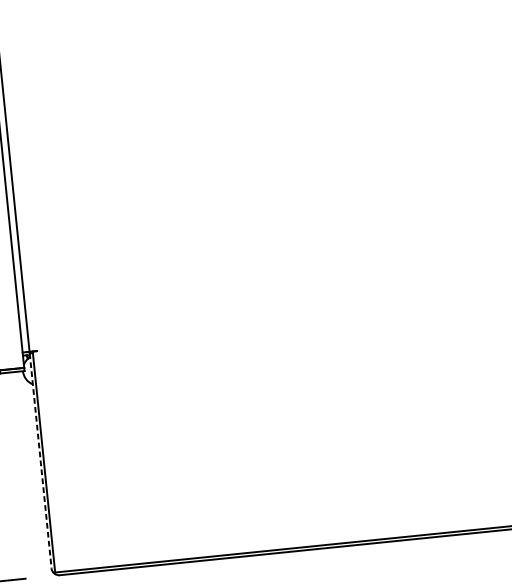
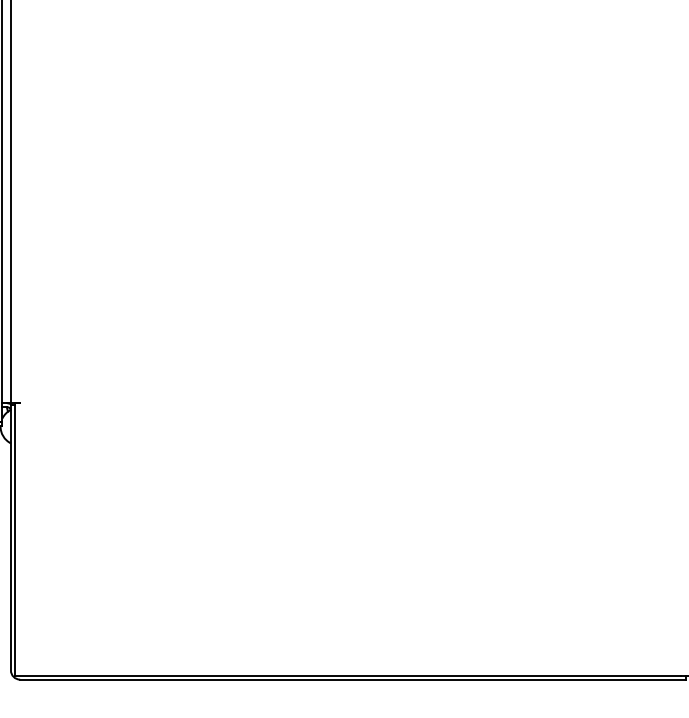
line: (40, 460) -> (10, 537), dashed -> solid

